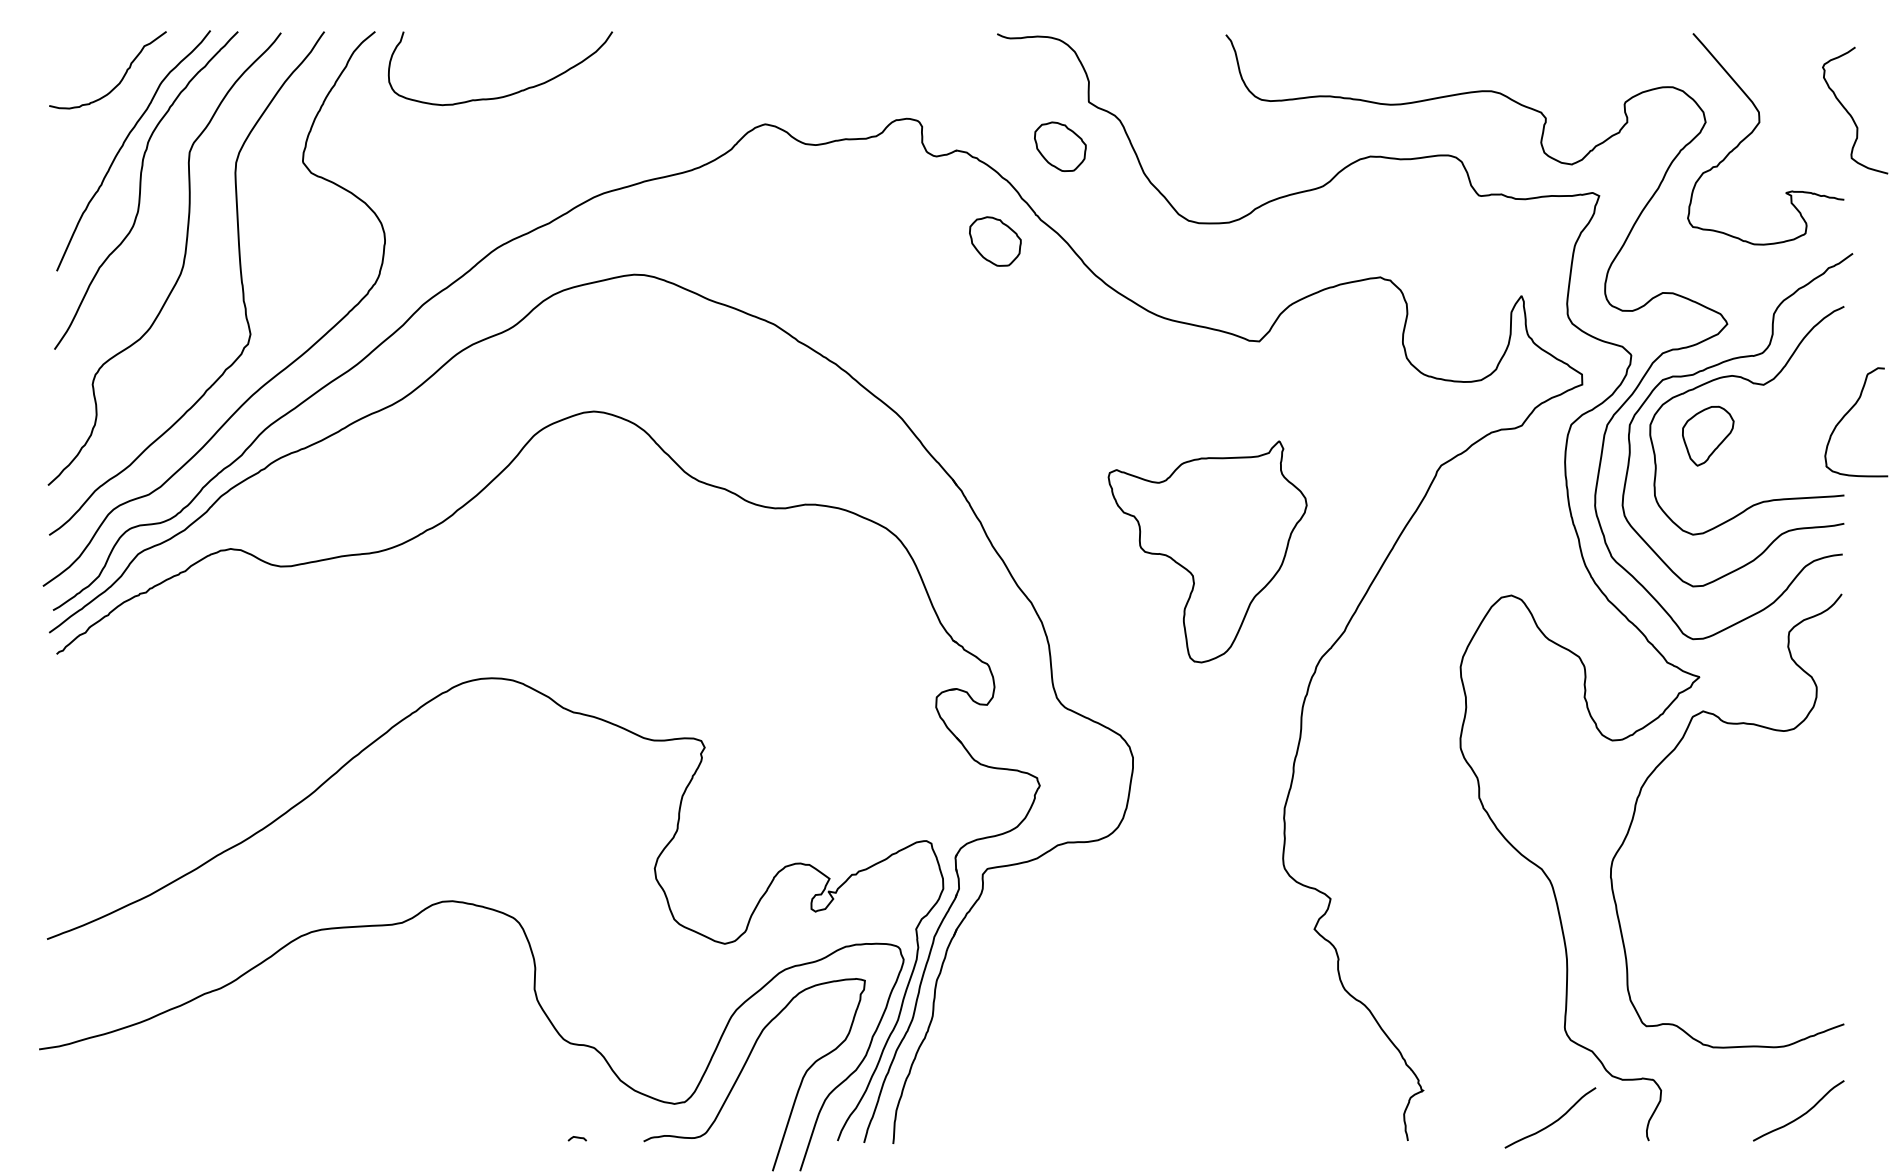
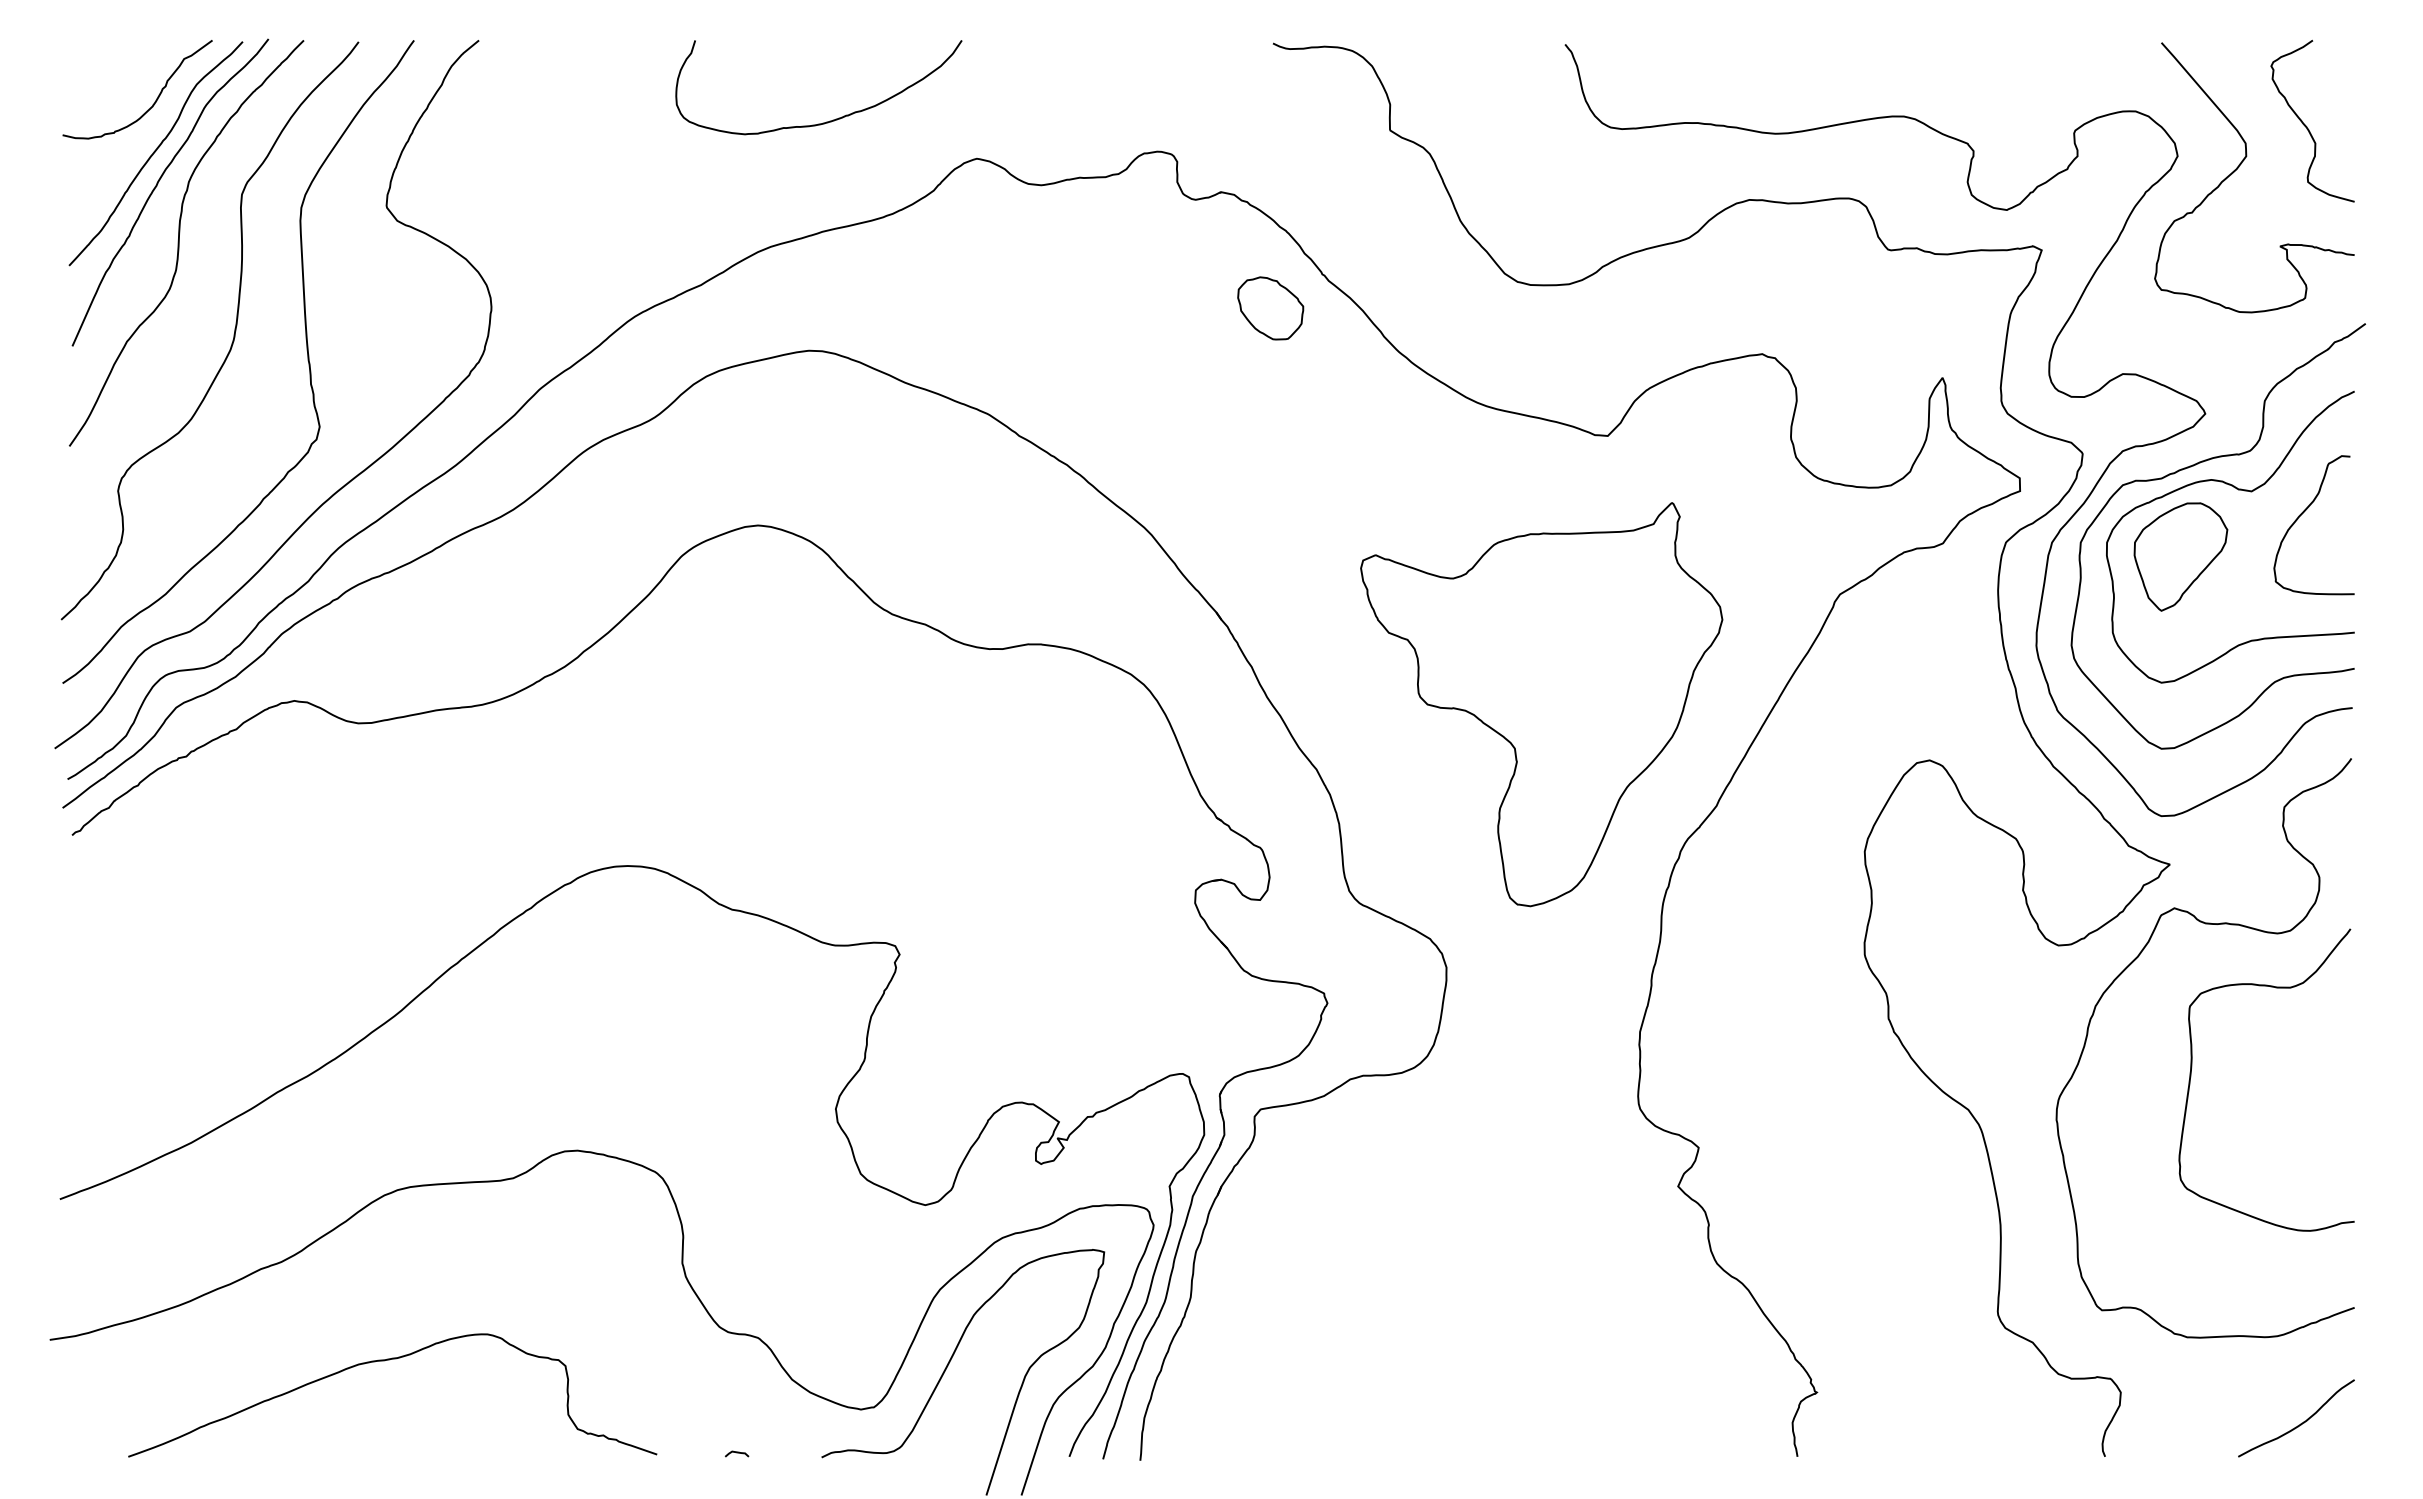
curve: (508, 94) -> (829, 120), moved
curve: (1850, 113) -> (2306, 125), moved
curve: (121, 119) -> (155, 152), added
part: (1060, 146) -> (1353, 187), removed
curve: (1847, 413) -> (2302, 514), moved
part: (1707, 435) -> (2180, 556), size x1.43
part: (1207, 551) -> (1541, 704), size x1.43
curve: (1717, 836) -> (2192, 1067), added
curve: (301, 1066) -> (384, 1361), added
curve: (1553, 1121) -> (1983, 1432), removed

